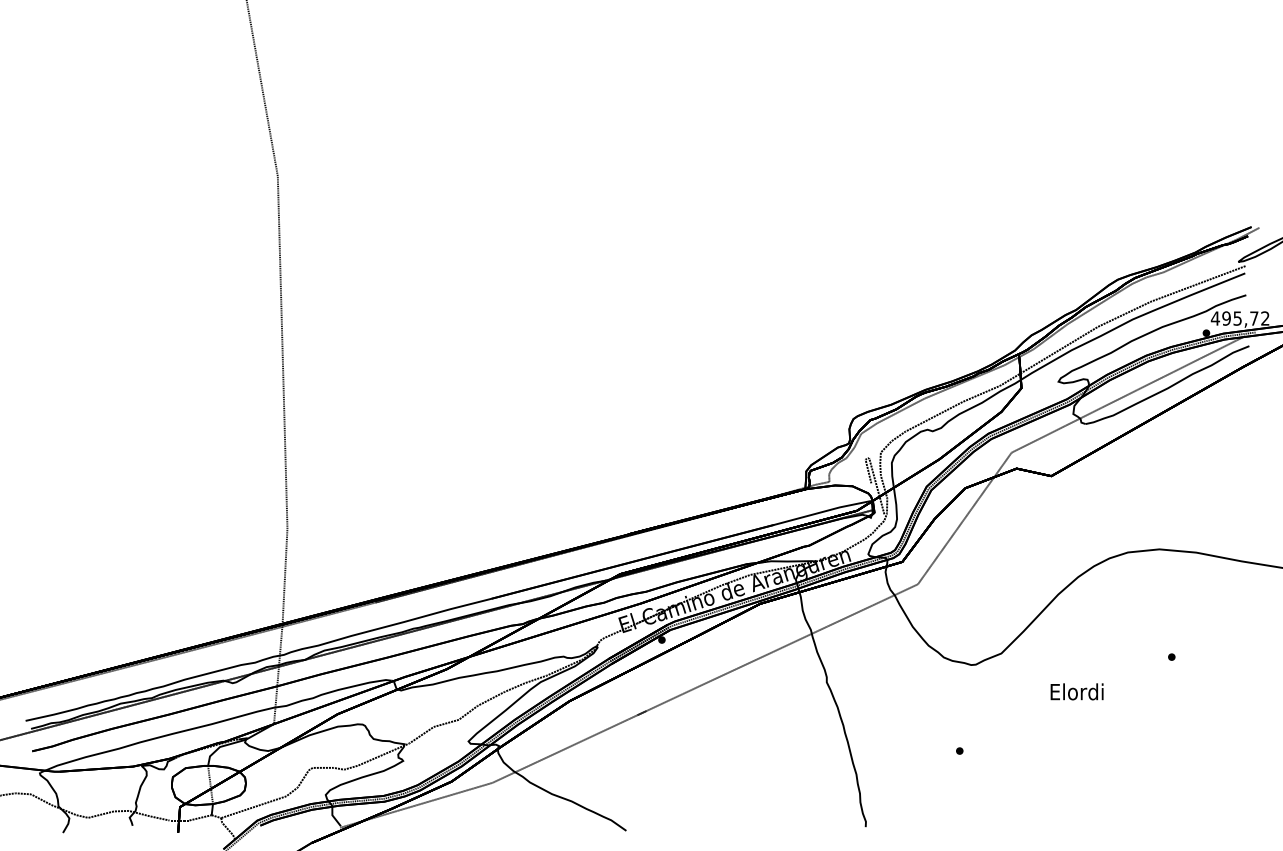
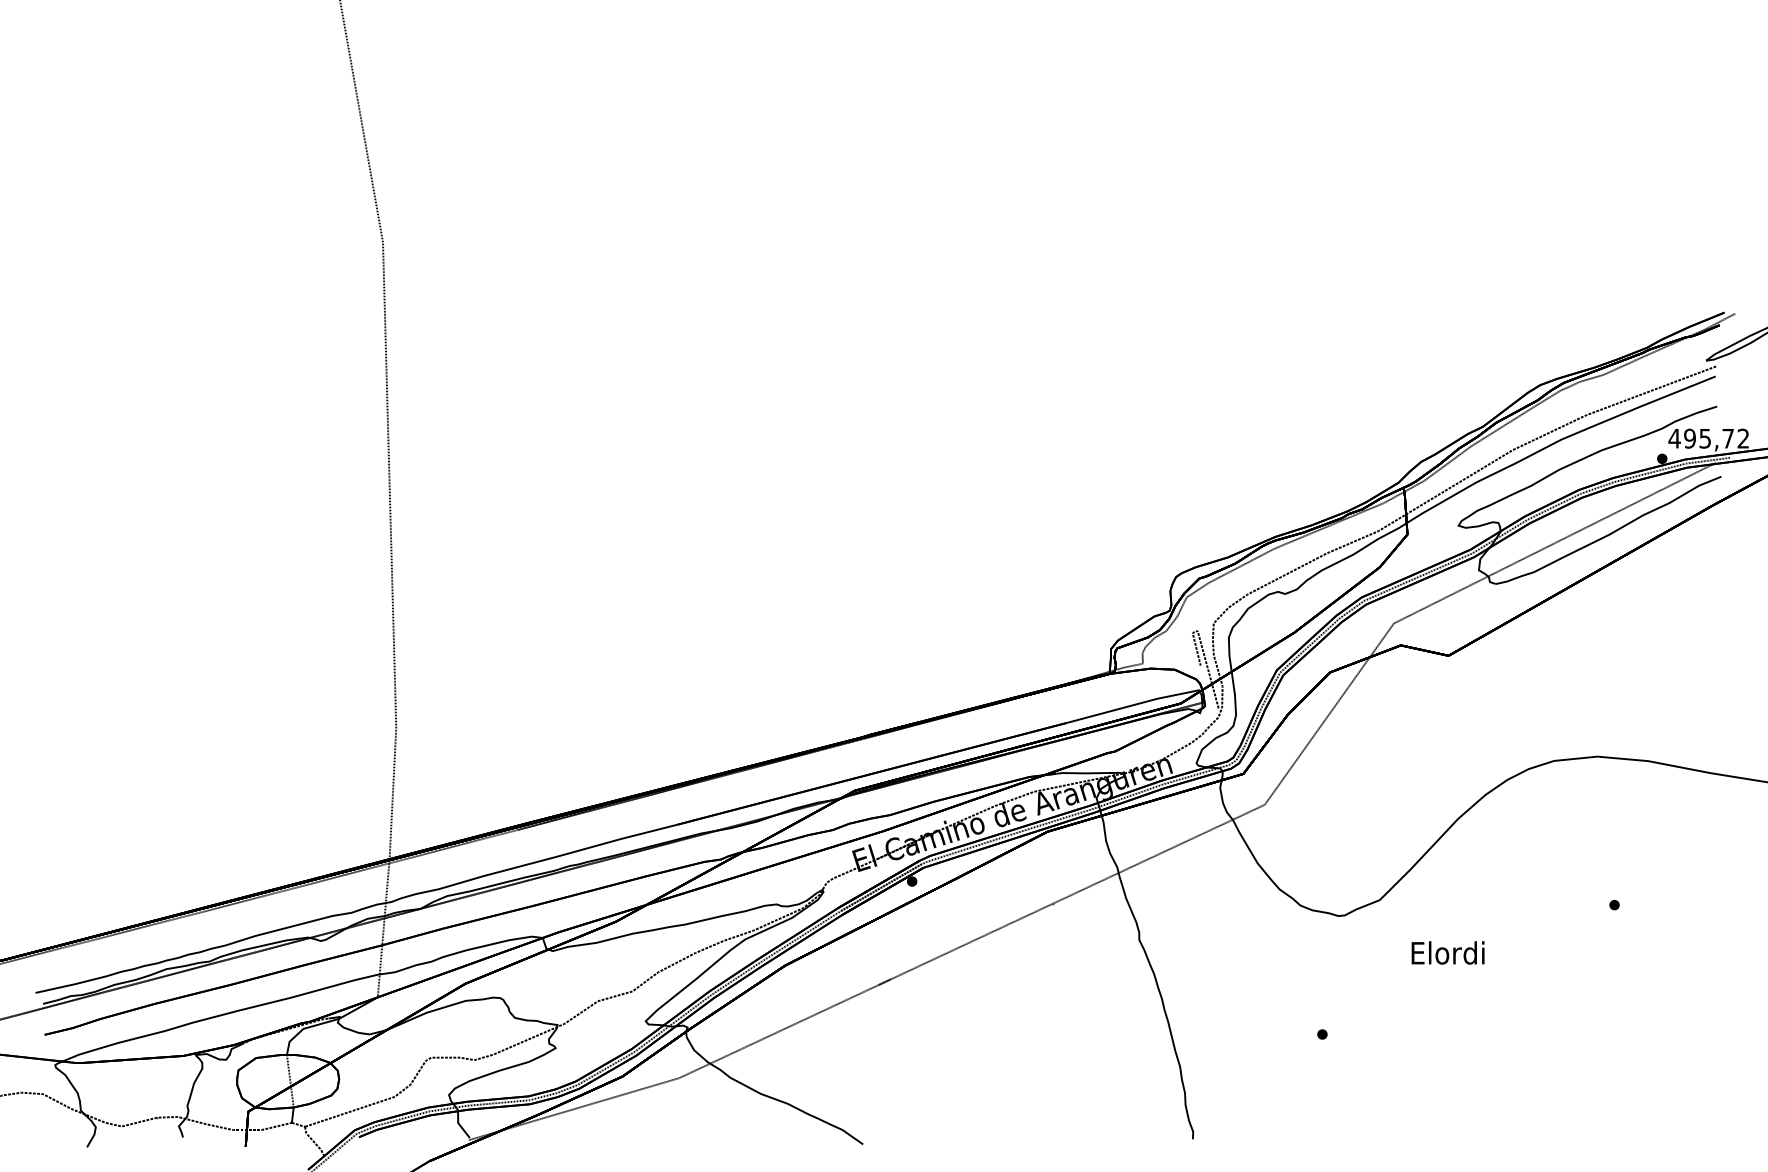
text: (1076, 691) -> (1447, 952), moved

